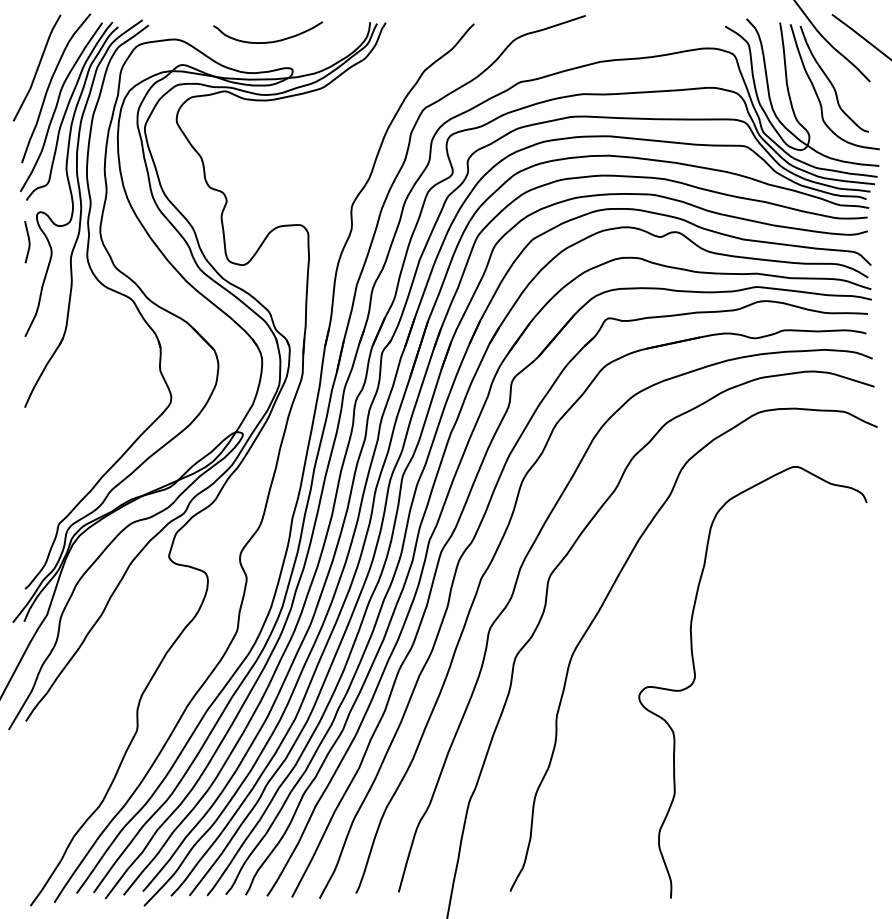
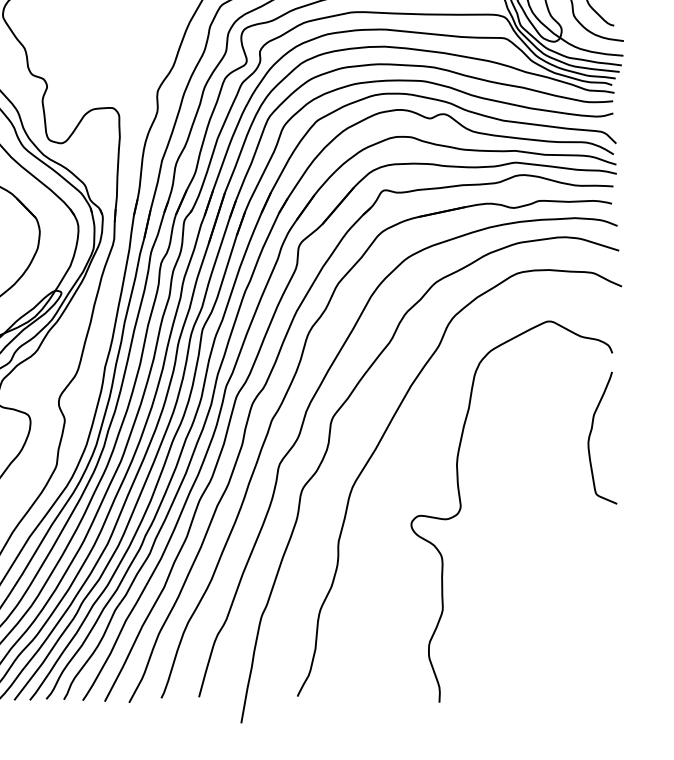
curve: (842, 595) -> (590, 435), added

